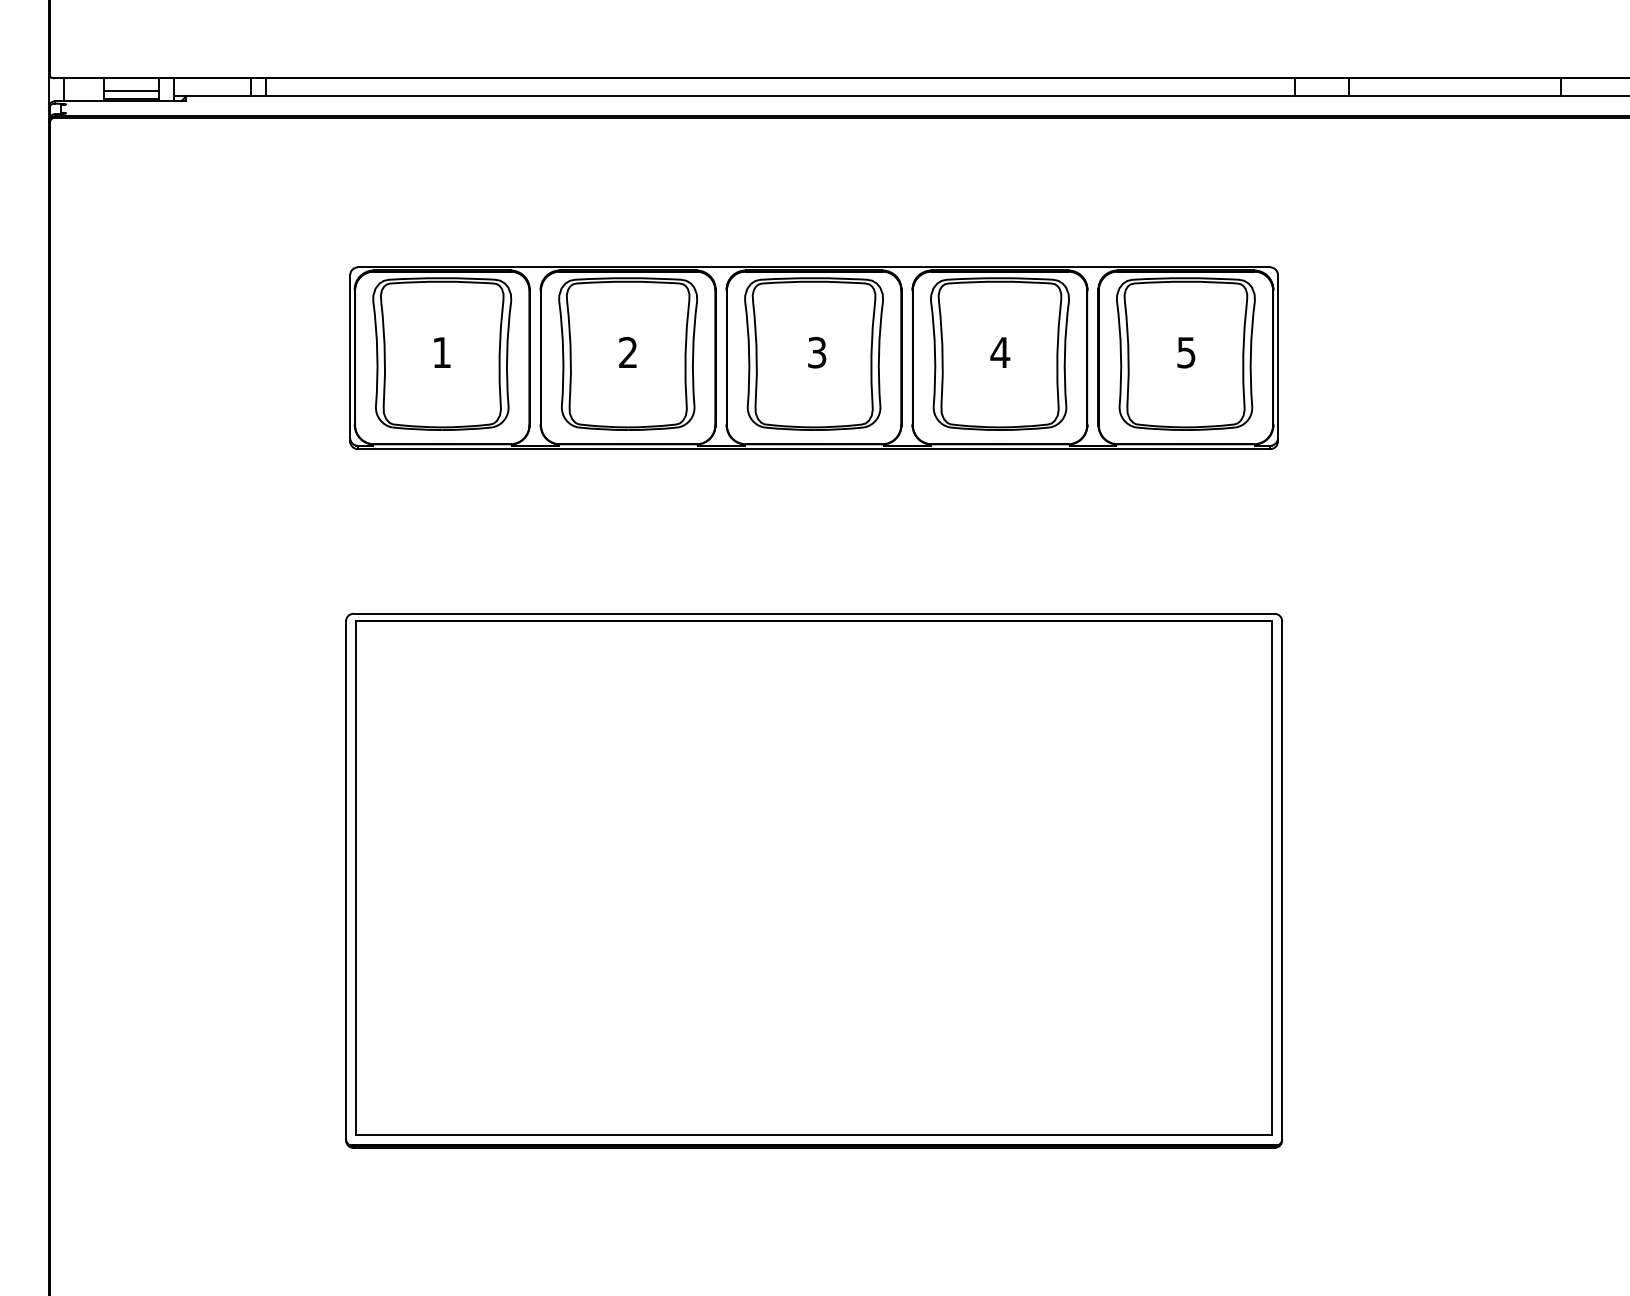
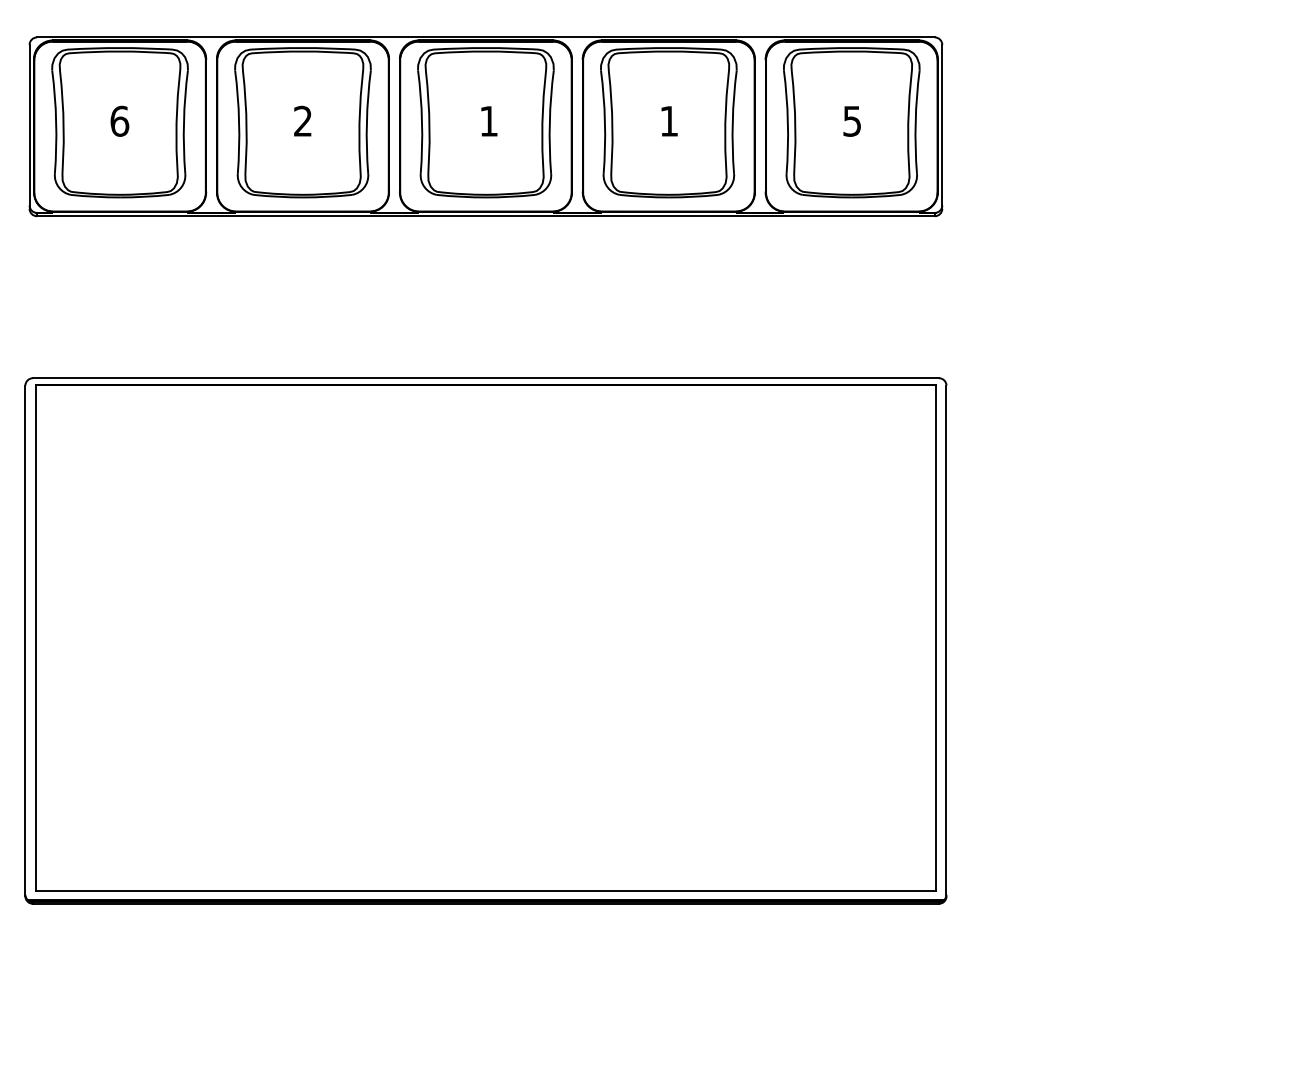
text: (441, 352) -> (119, 121), 1 -> 6
text: (817, 352) -> (489, 121), 3 -> 1
text: (1000, 352) -> (669, 121), 4 -> 1

